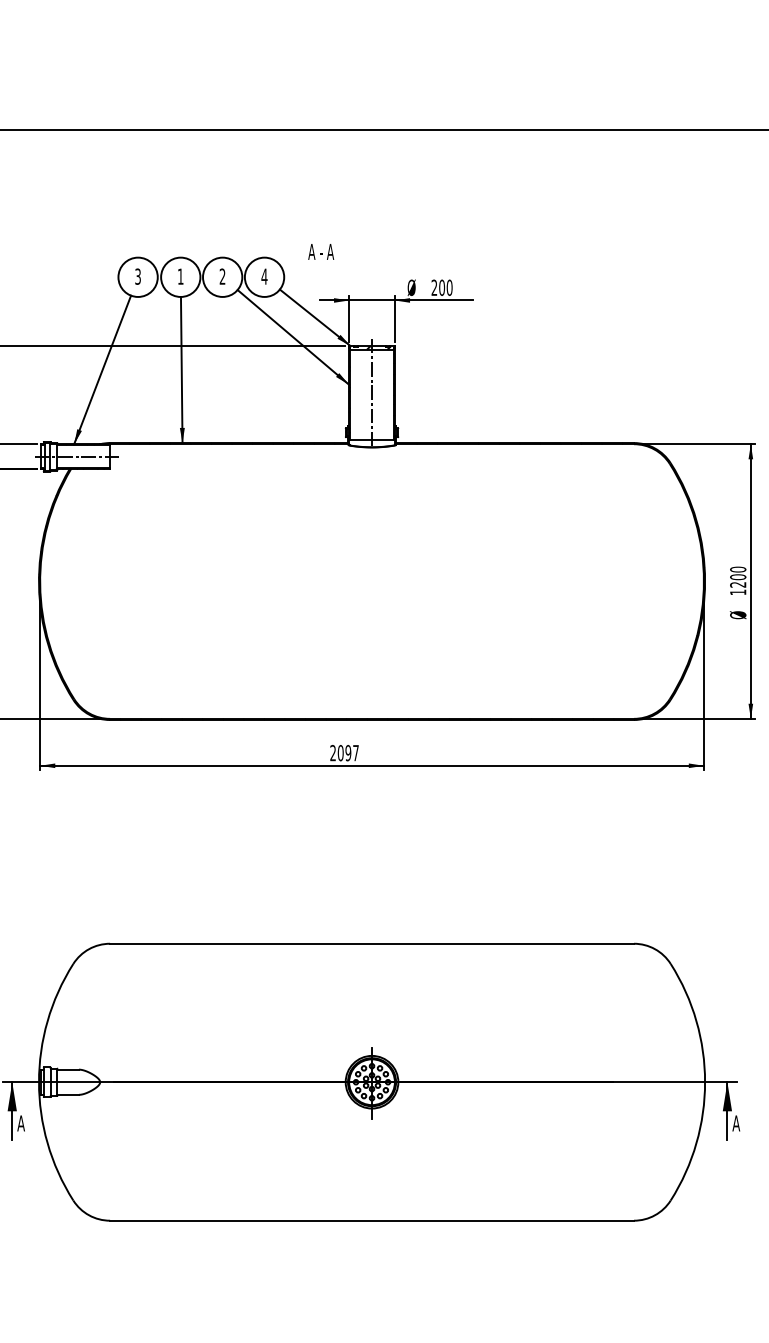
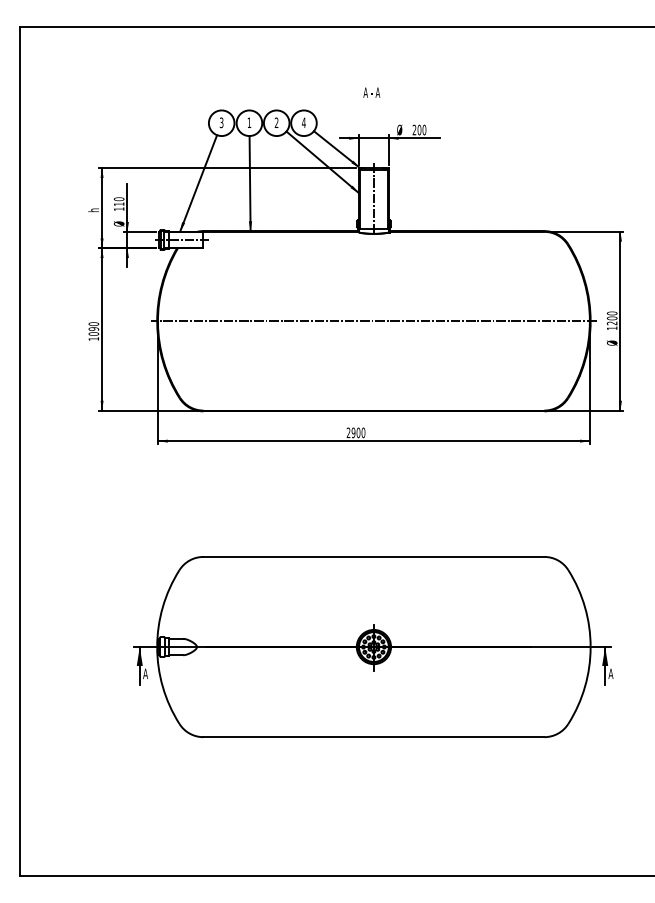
text: (320, 251) -> (371, 92), moved
line: (371, 581) -> (373, 321), added
text: (348, 752) -> (358, 432), 2097 -> 2900

